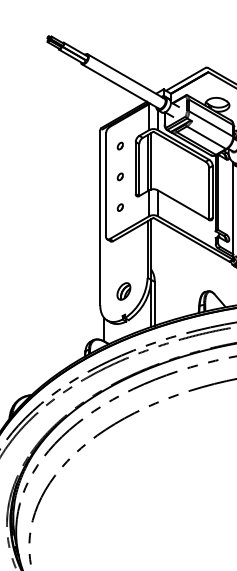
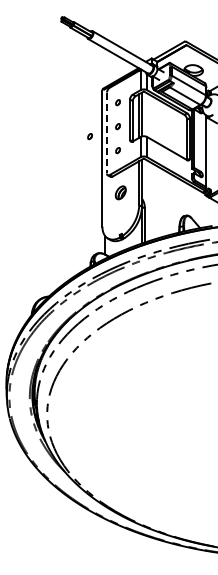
line: (105, 185) -> (106, 133), solid -> dashed
part: (83, 189) -> (89, 136), added
part: (123, 291) -> (120, 192), moved

